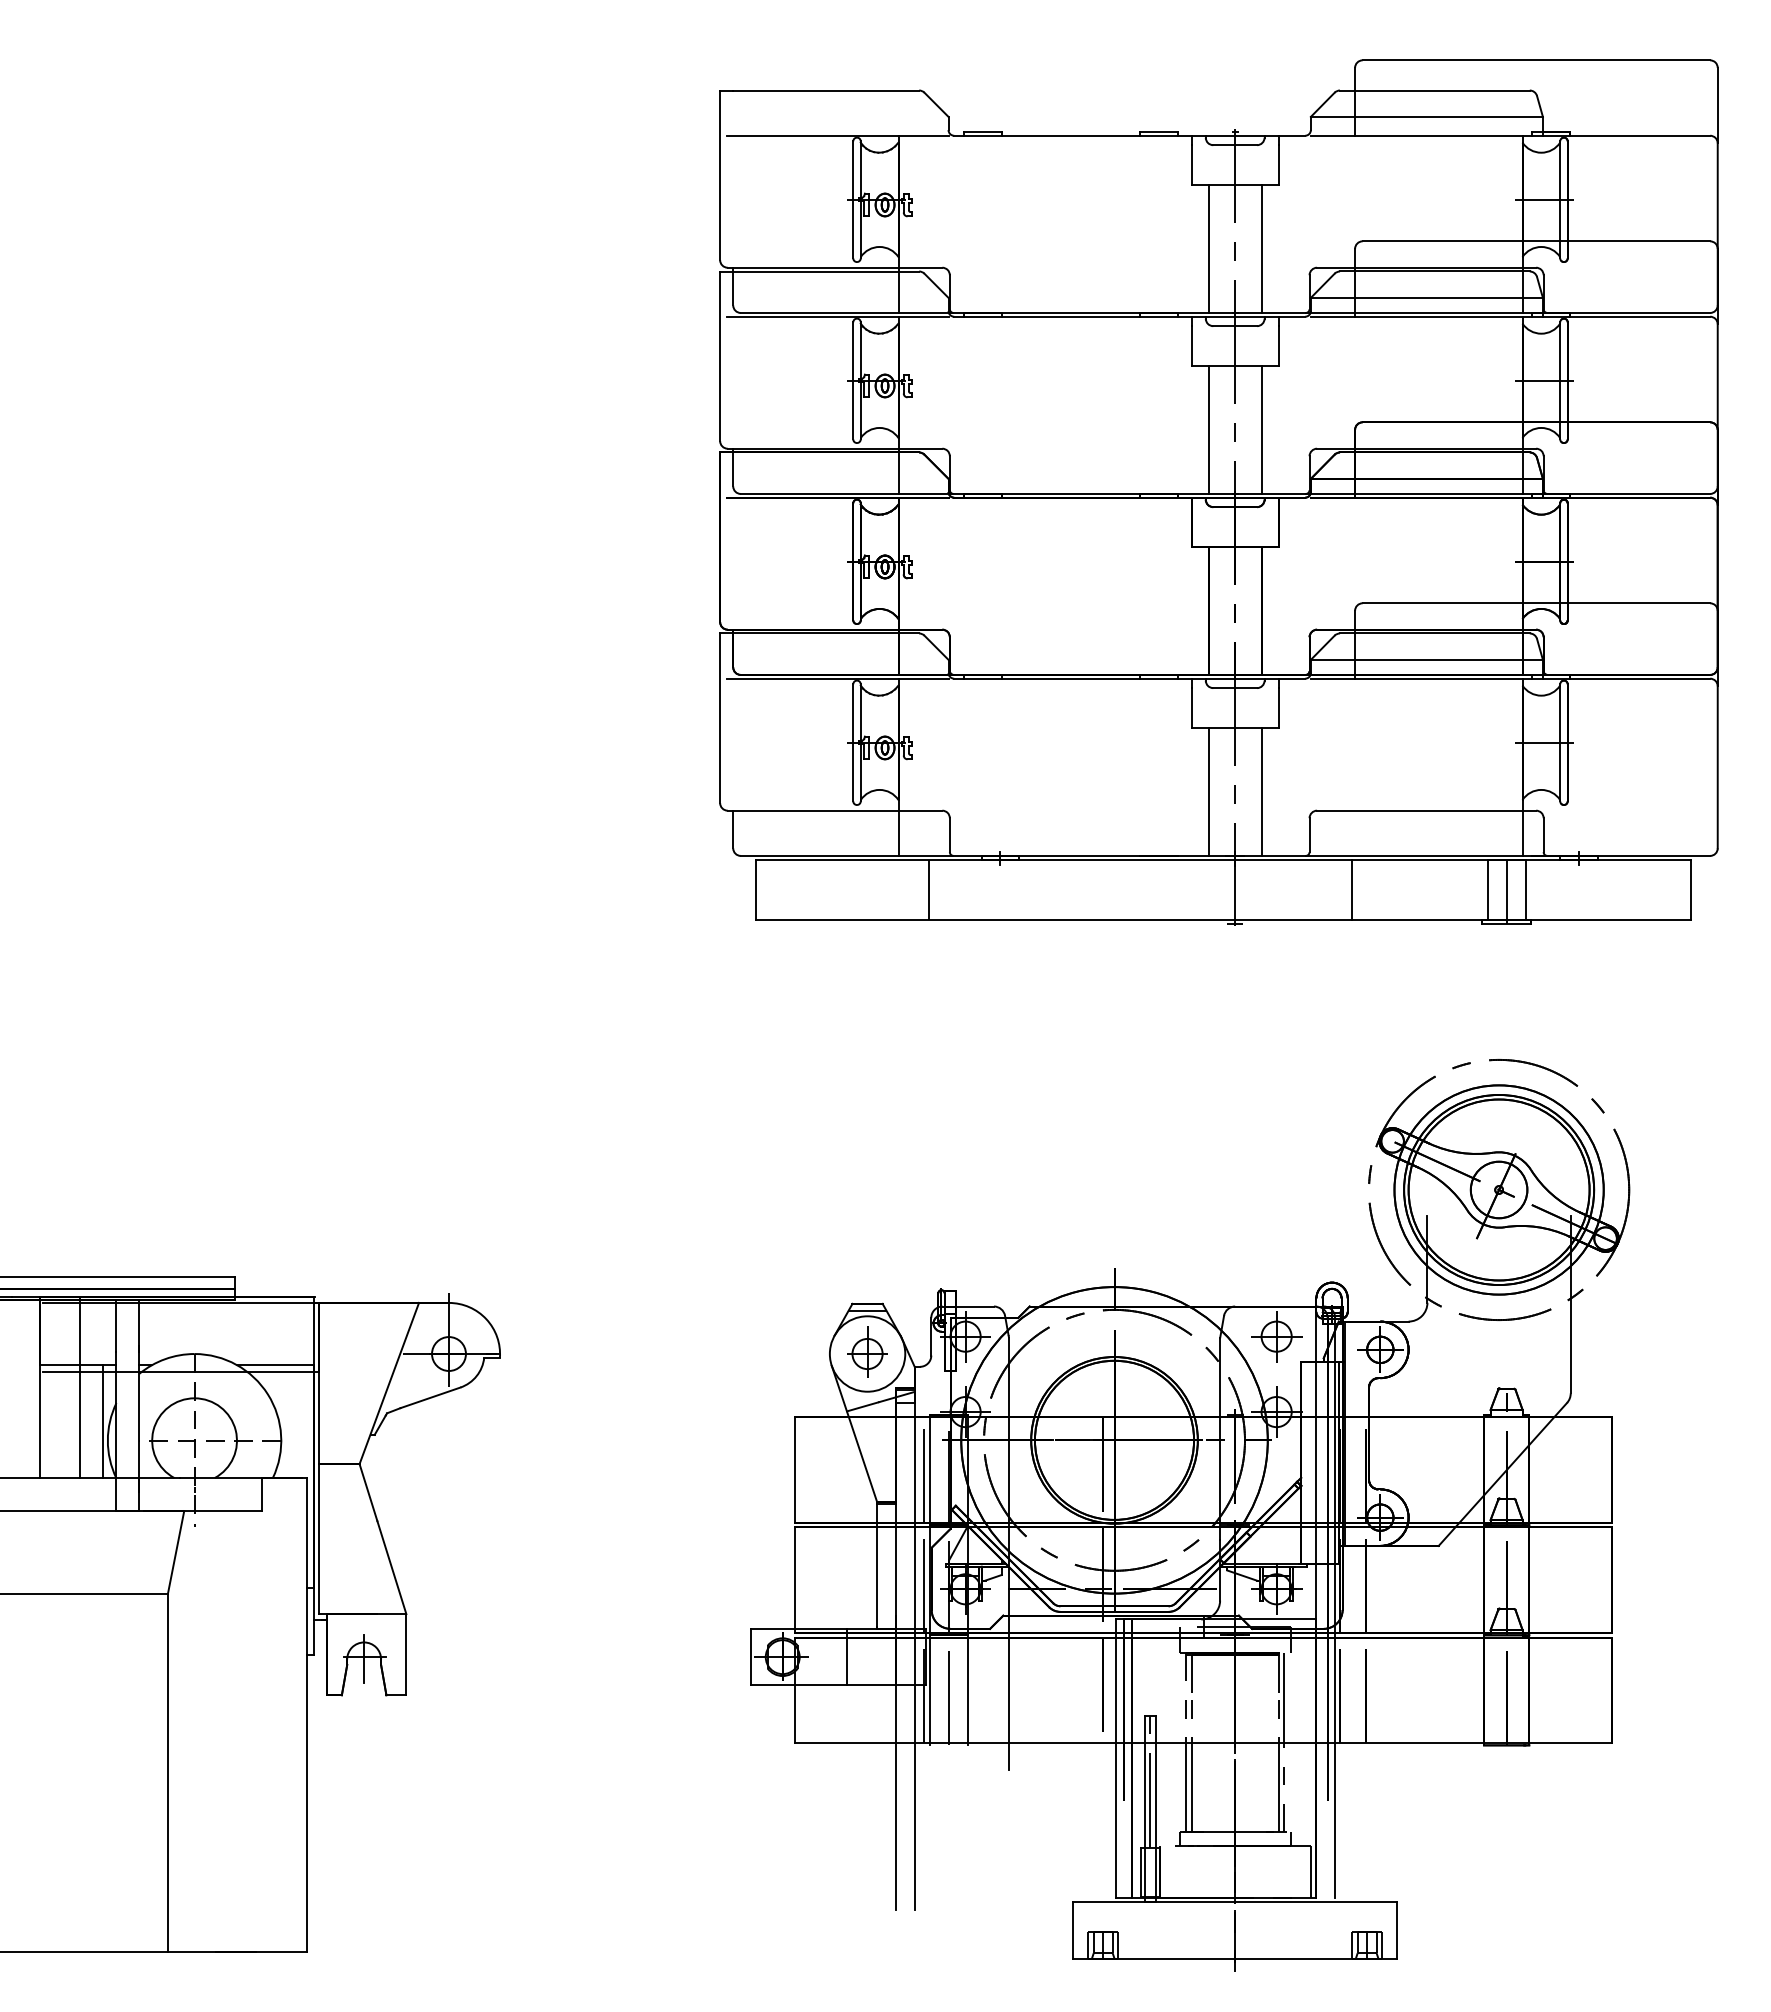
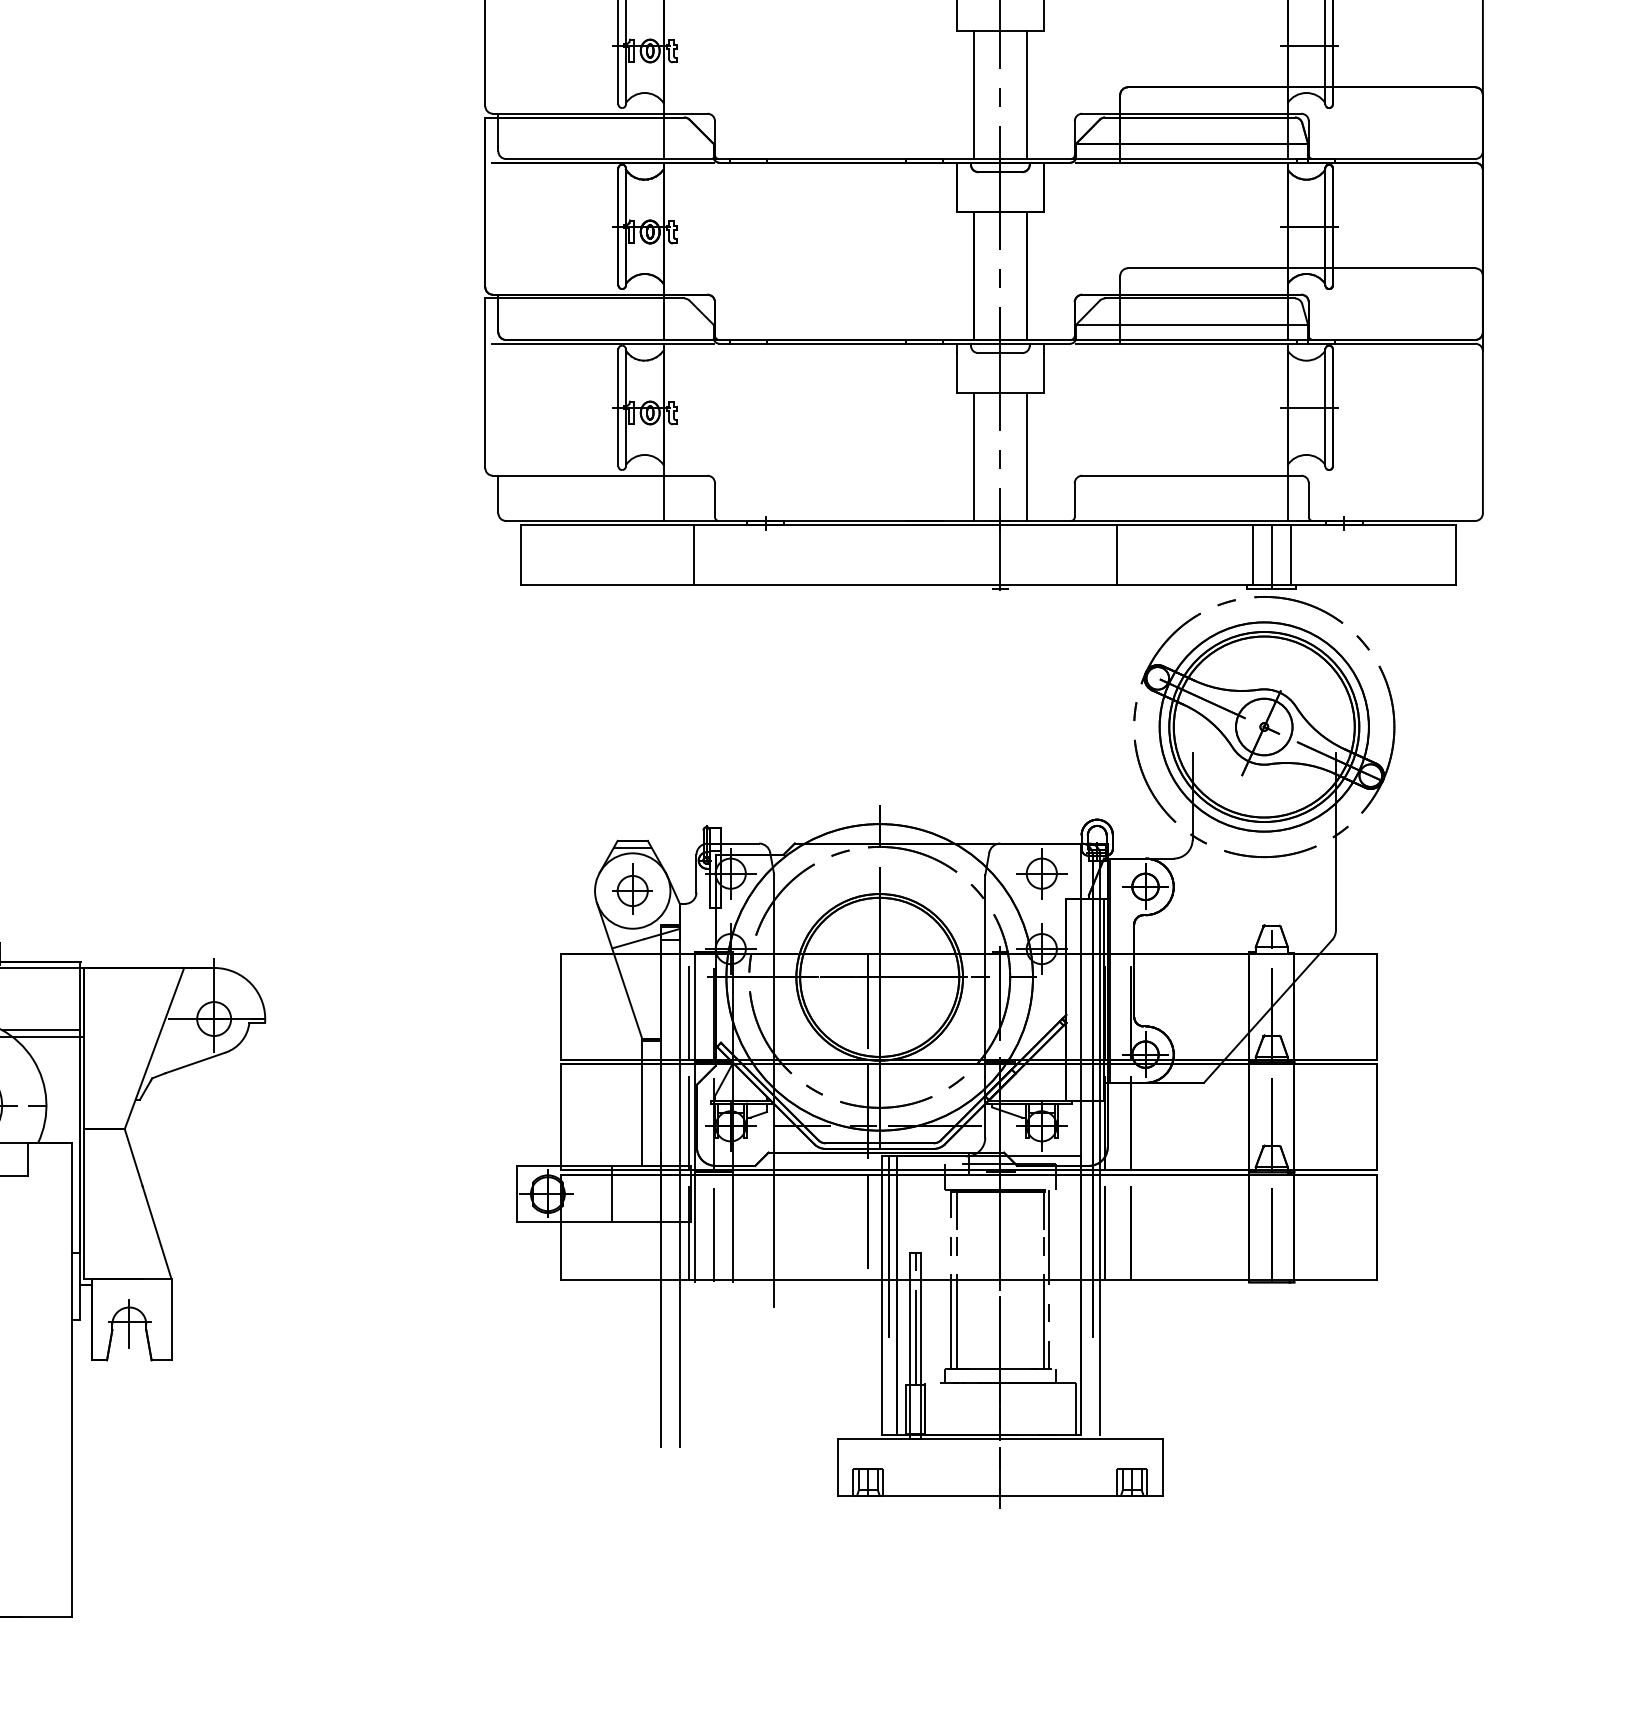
part: (1190, 1515) -> (955, 1052), moved

